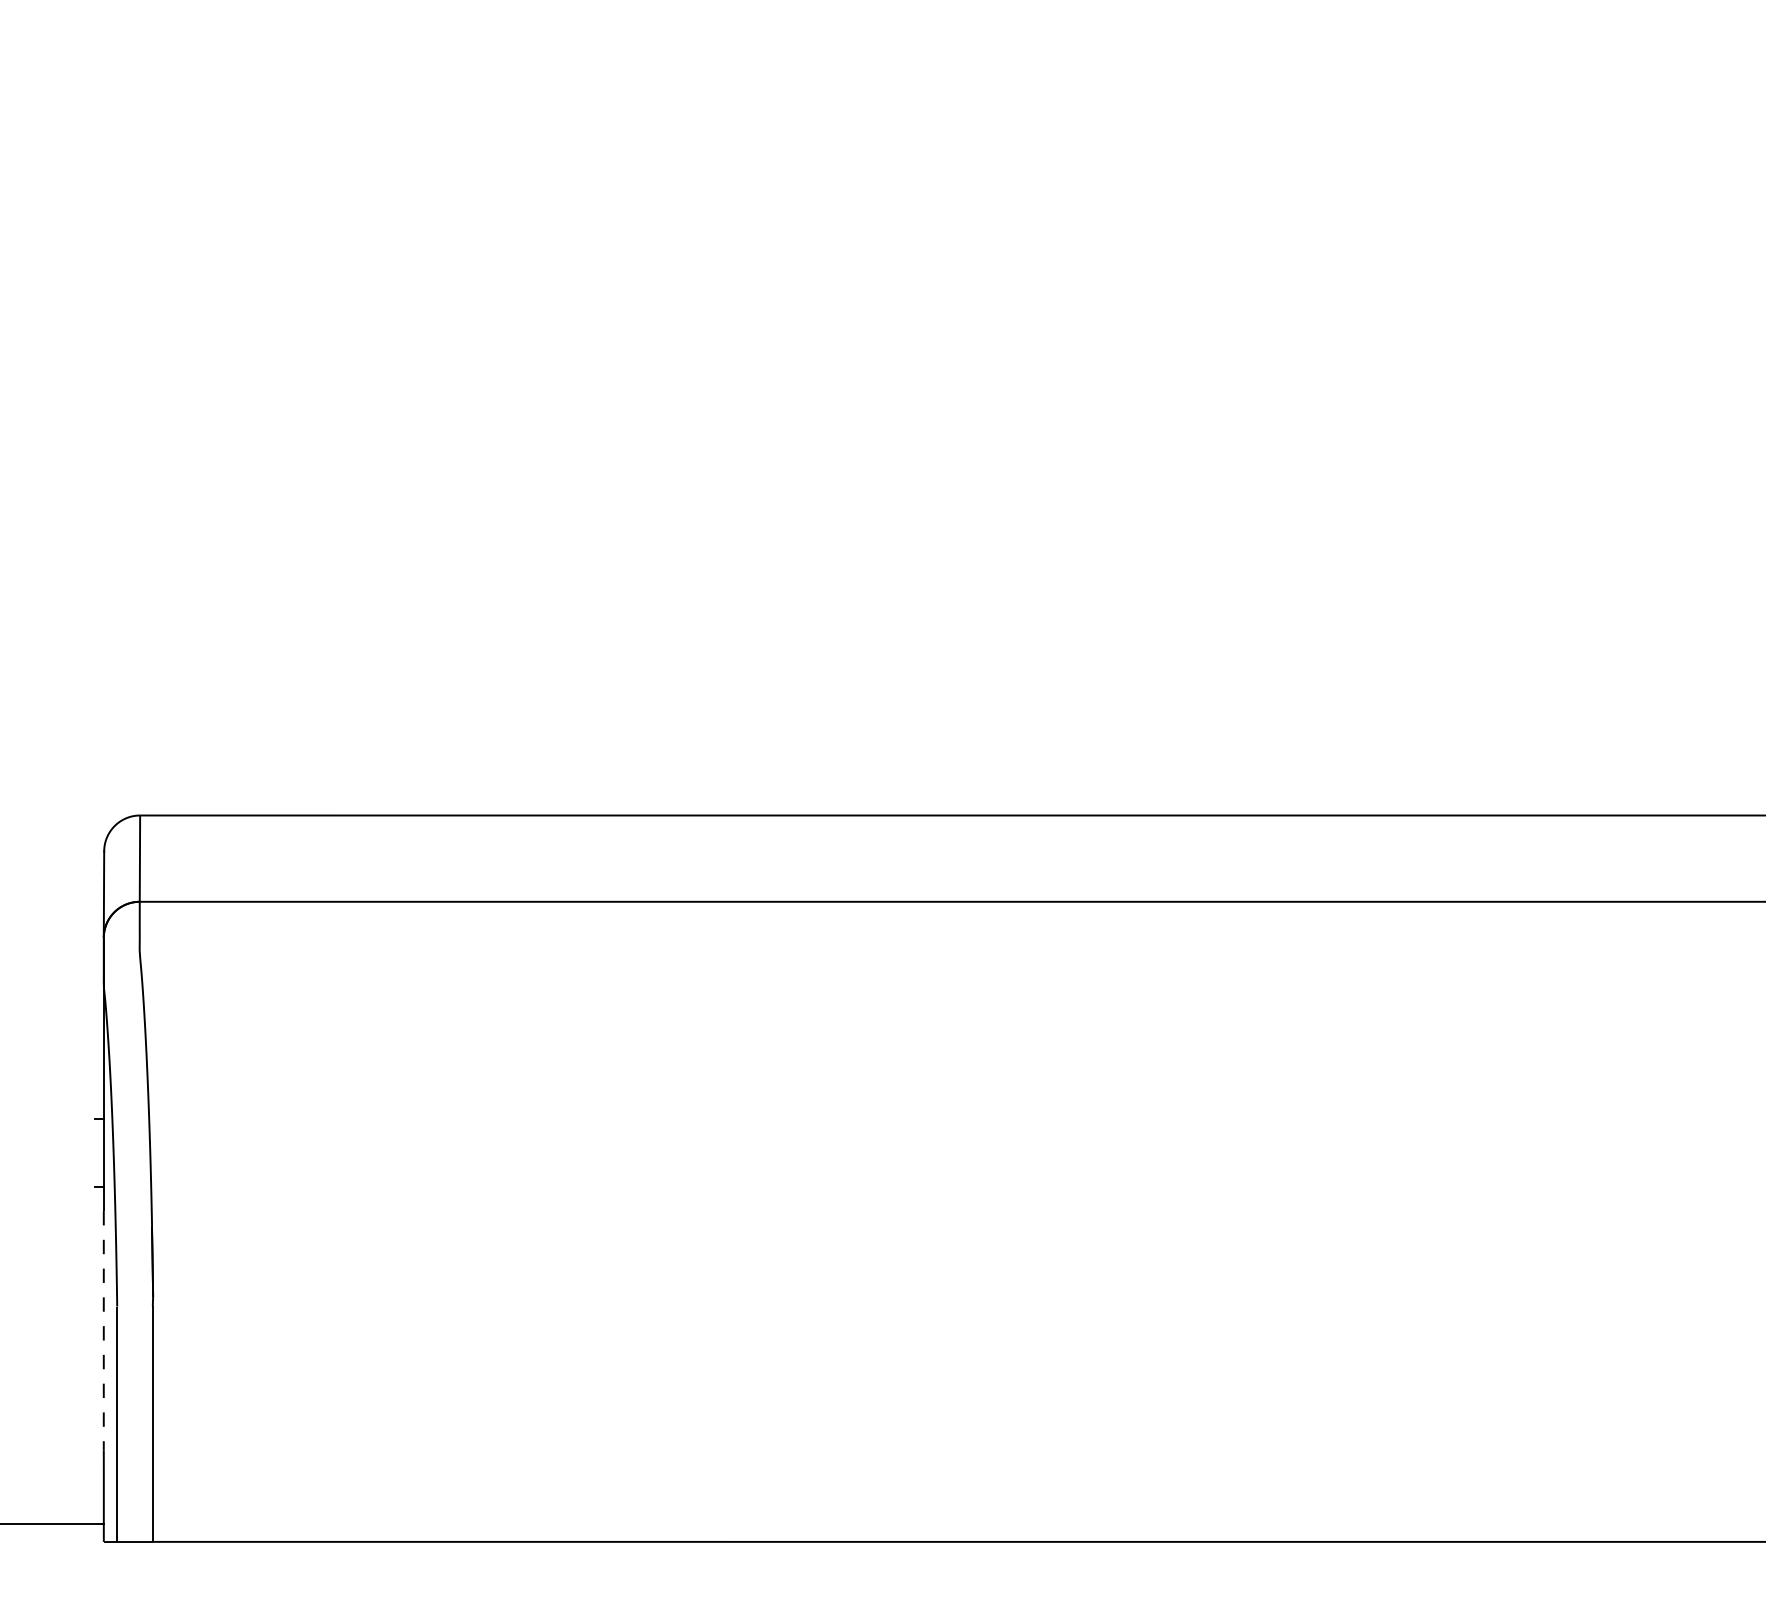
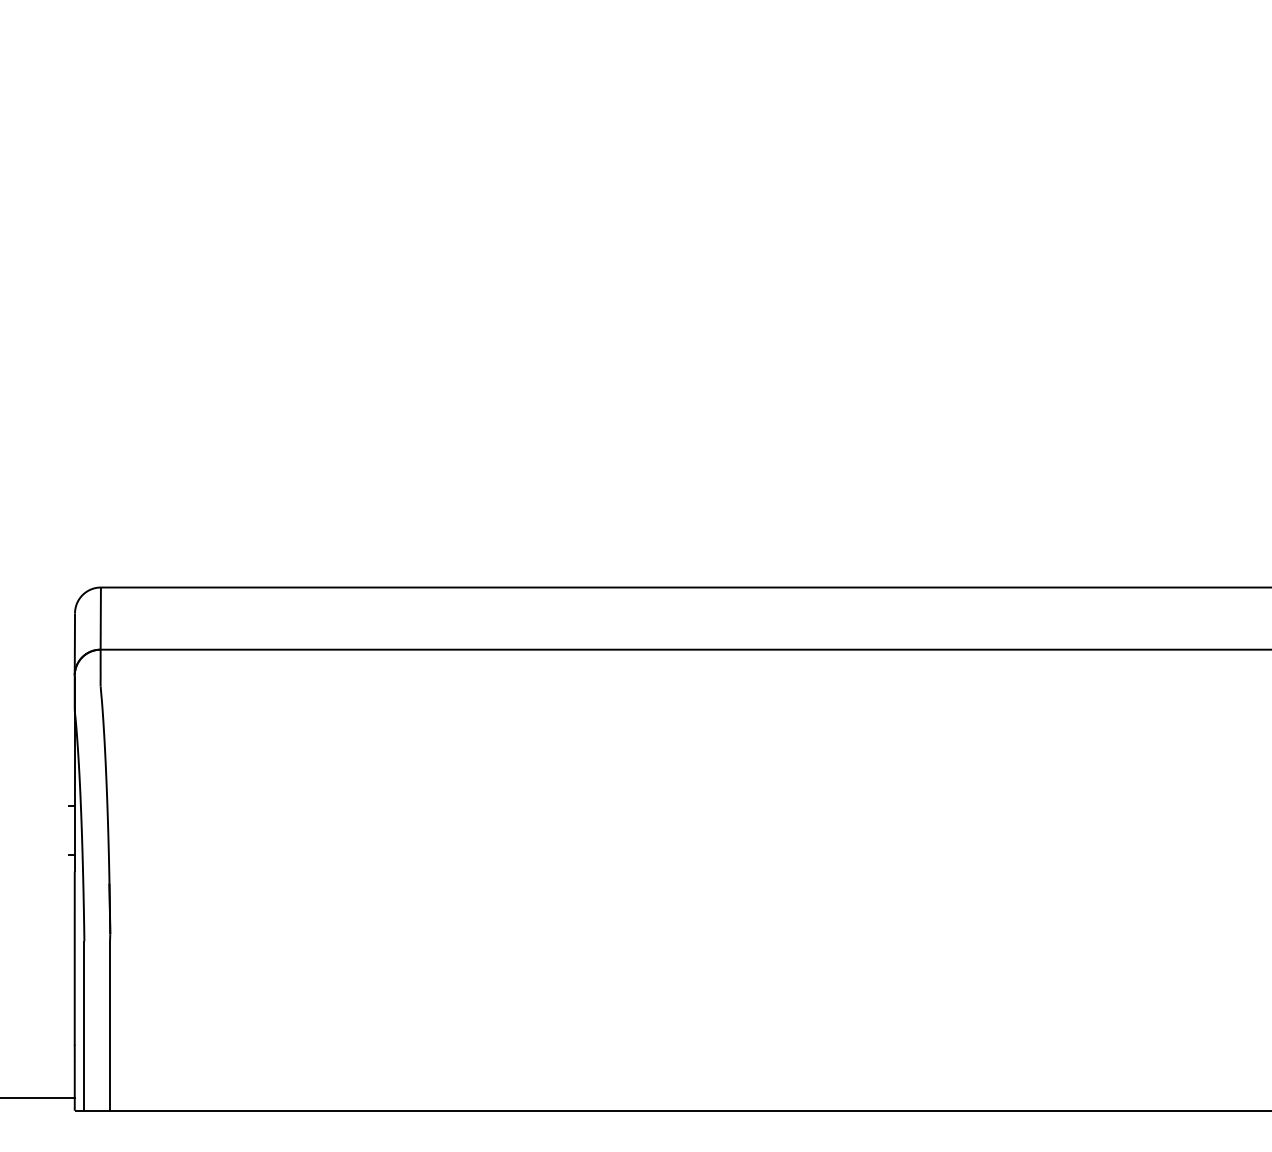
line: (103, 1330) -> (74, 958), dashed -> solid

